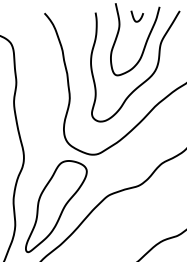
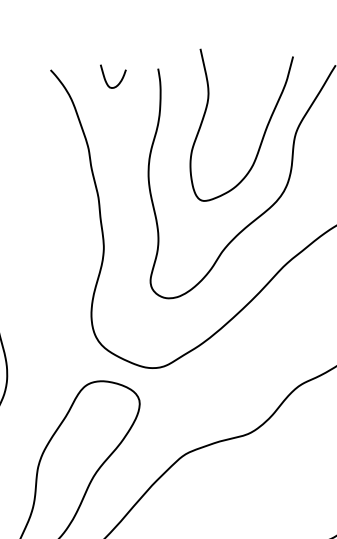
curve: (134, 17) -> (107, 78), moved

